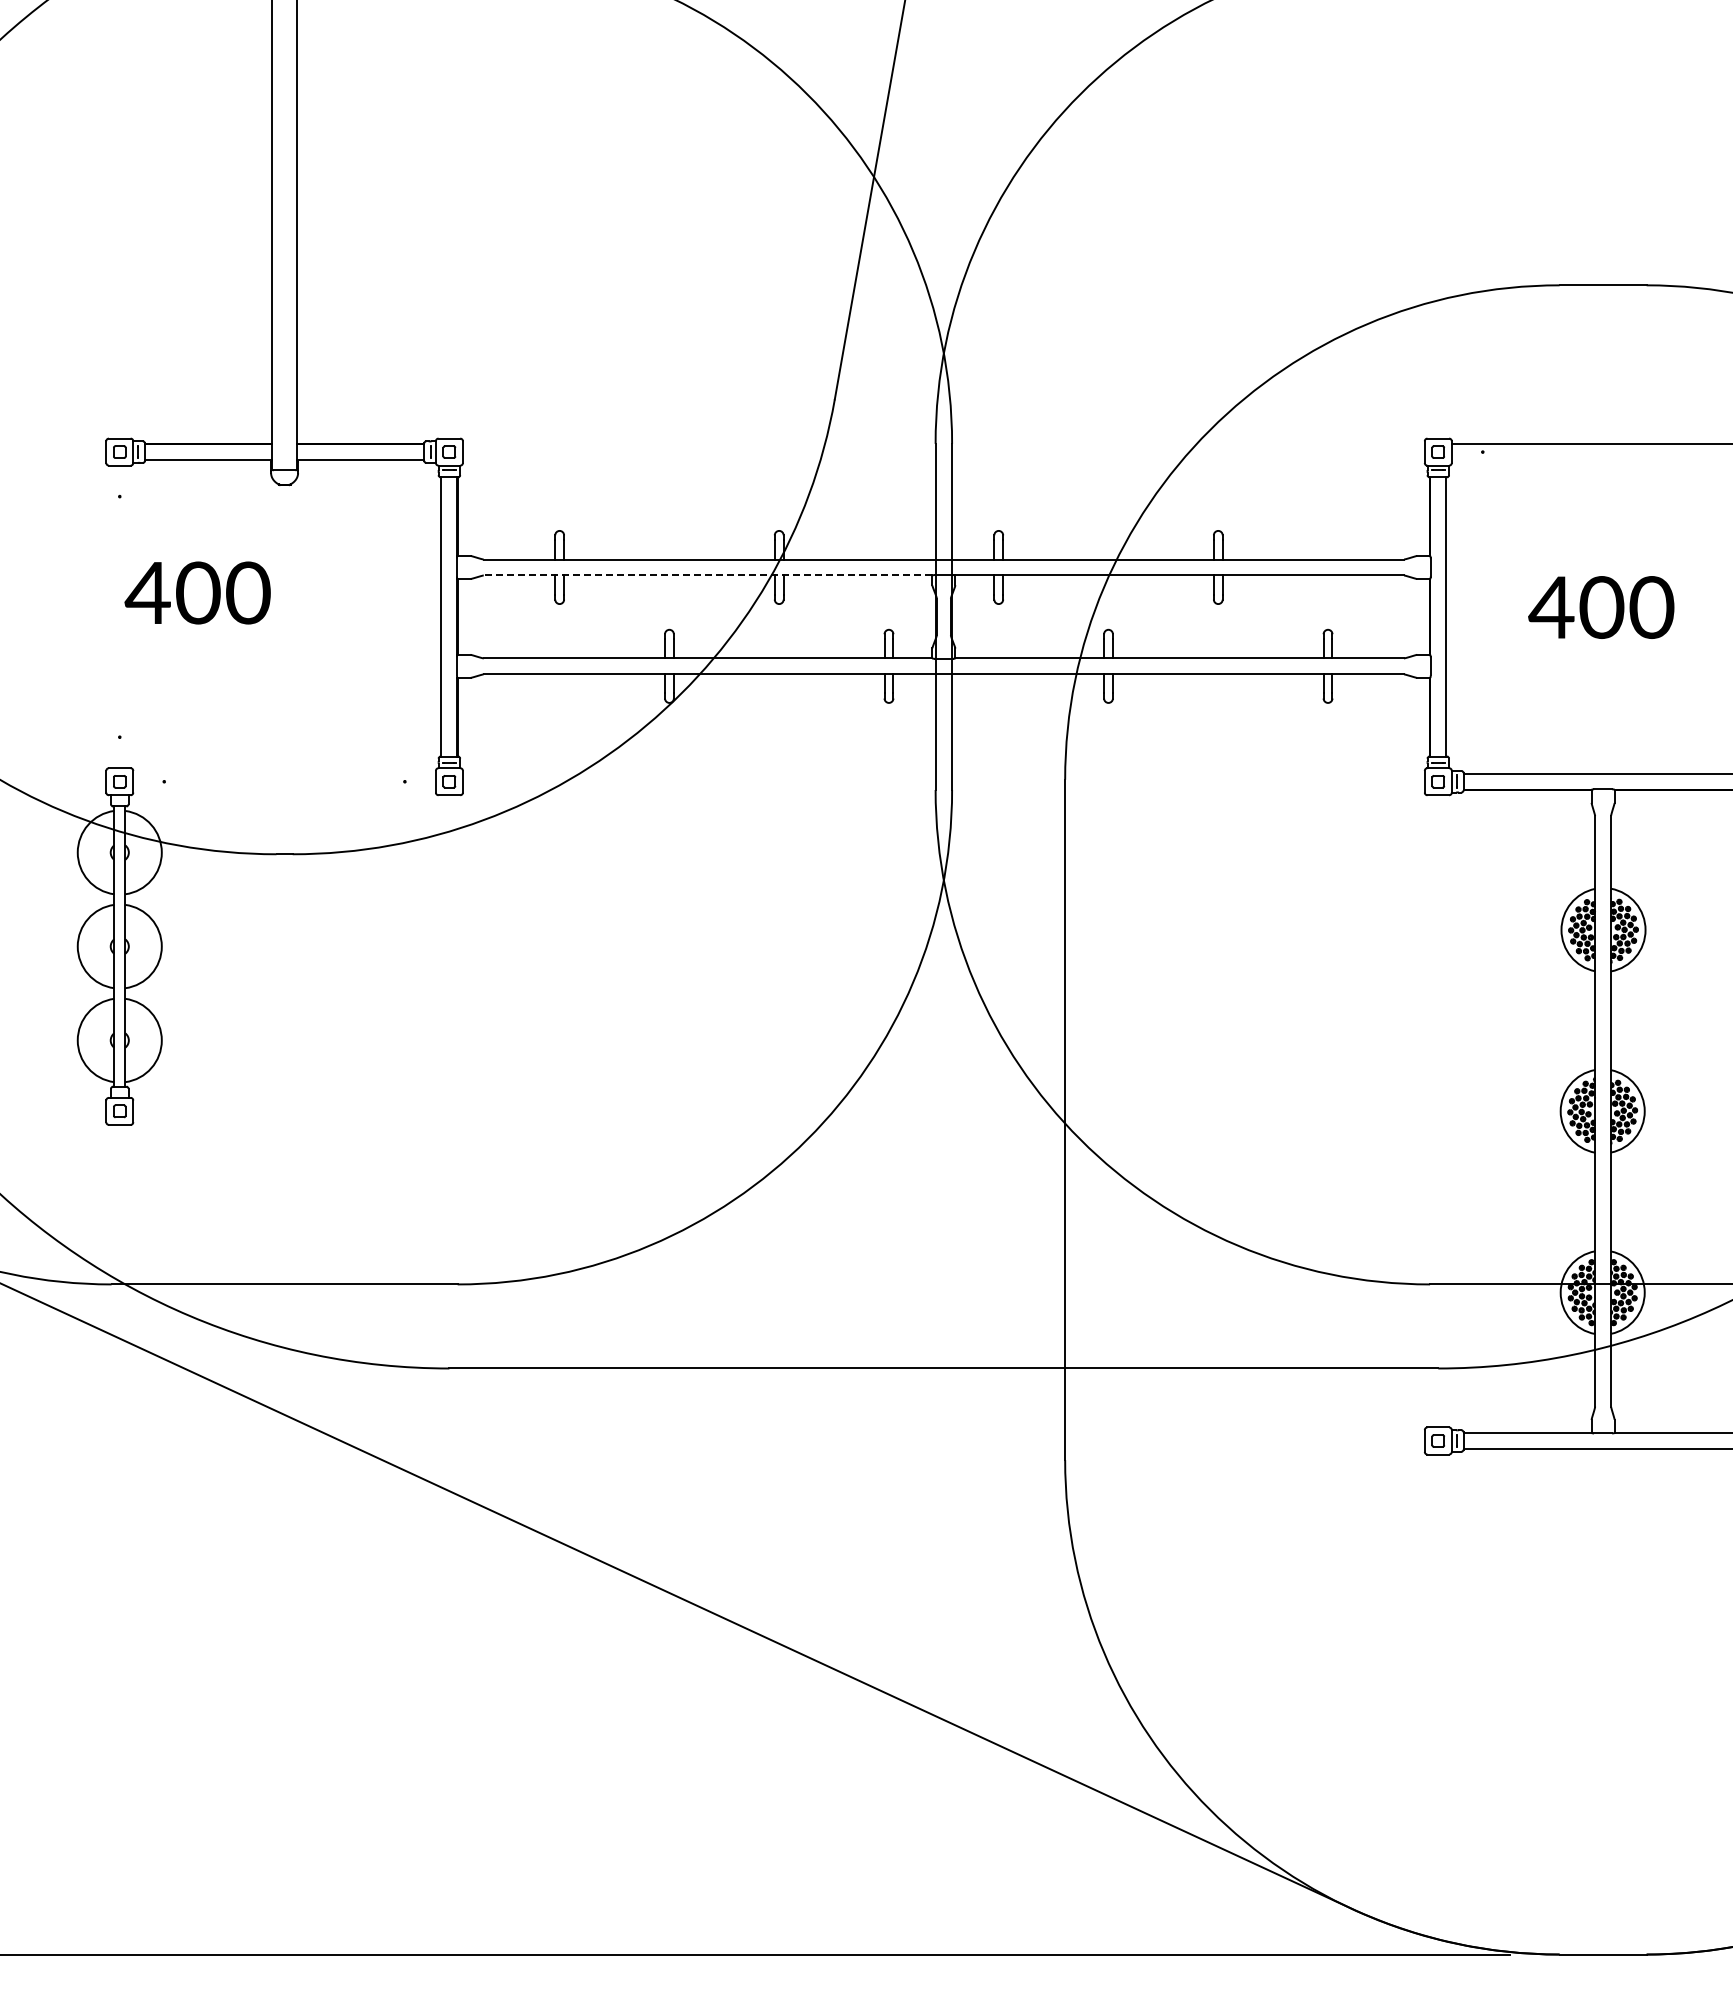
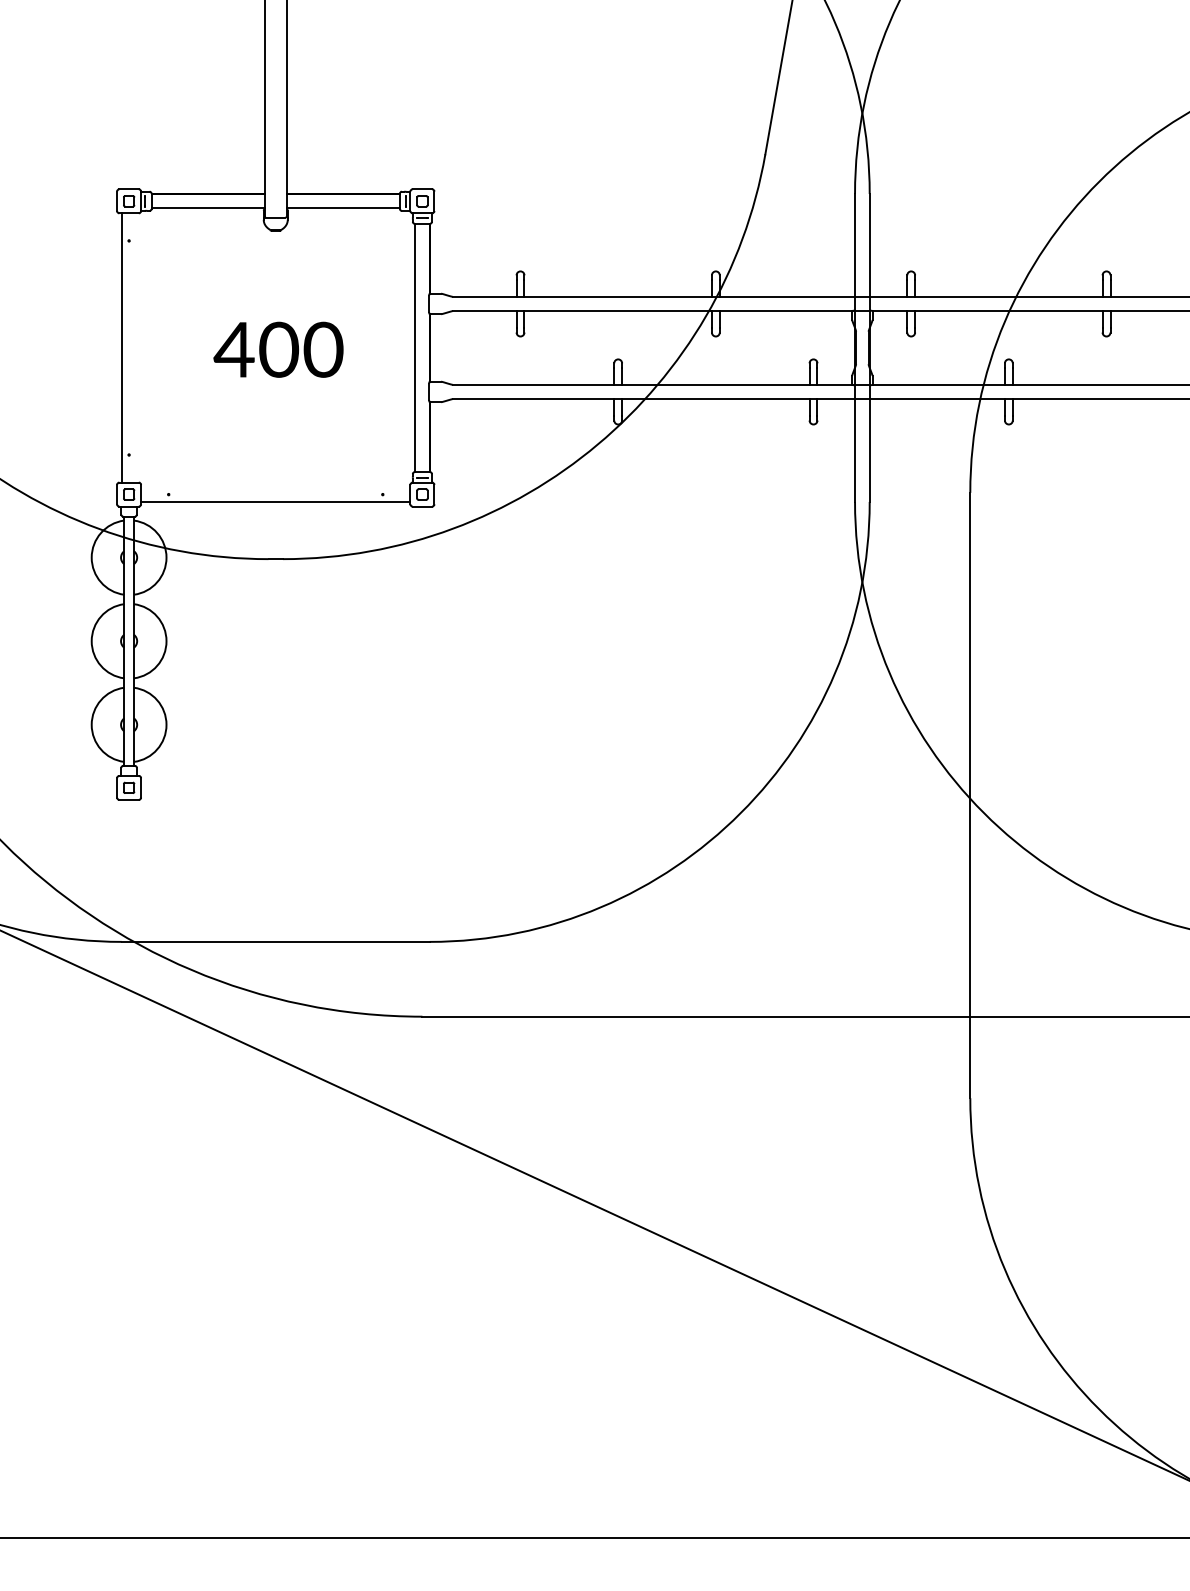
line: (707, 575) -> (652, 311), dashed -> solid
text: (197, 592) -> (278, 349), moved
line: (111, 616) -> (121, 347), added
line: (284, 789) -> (275, 501), added

